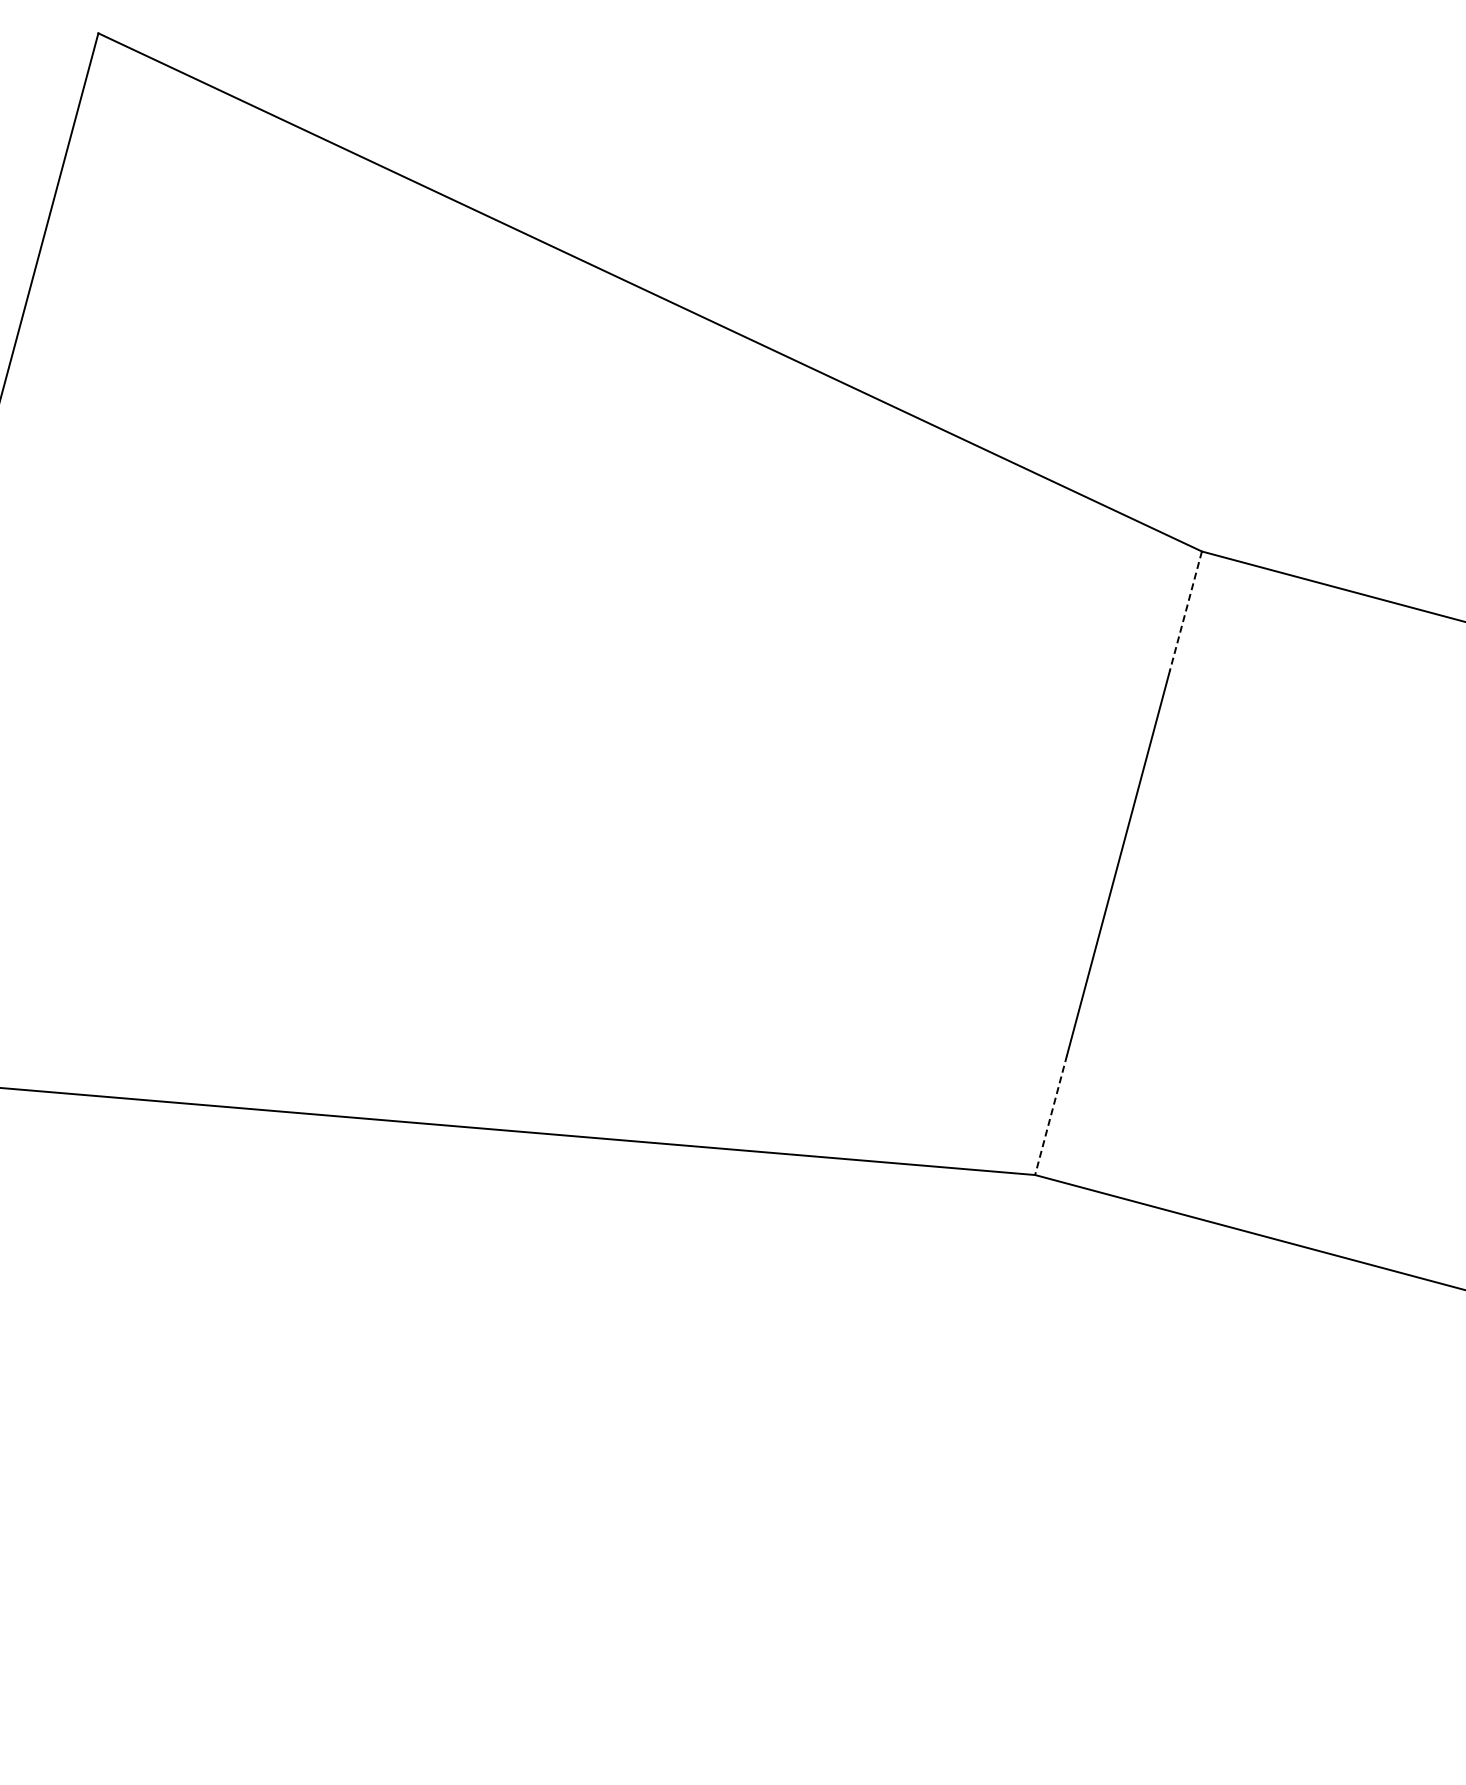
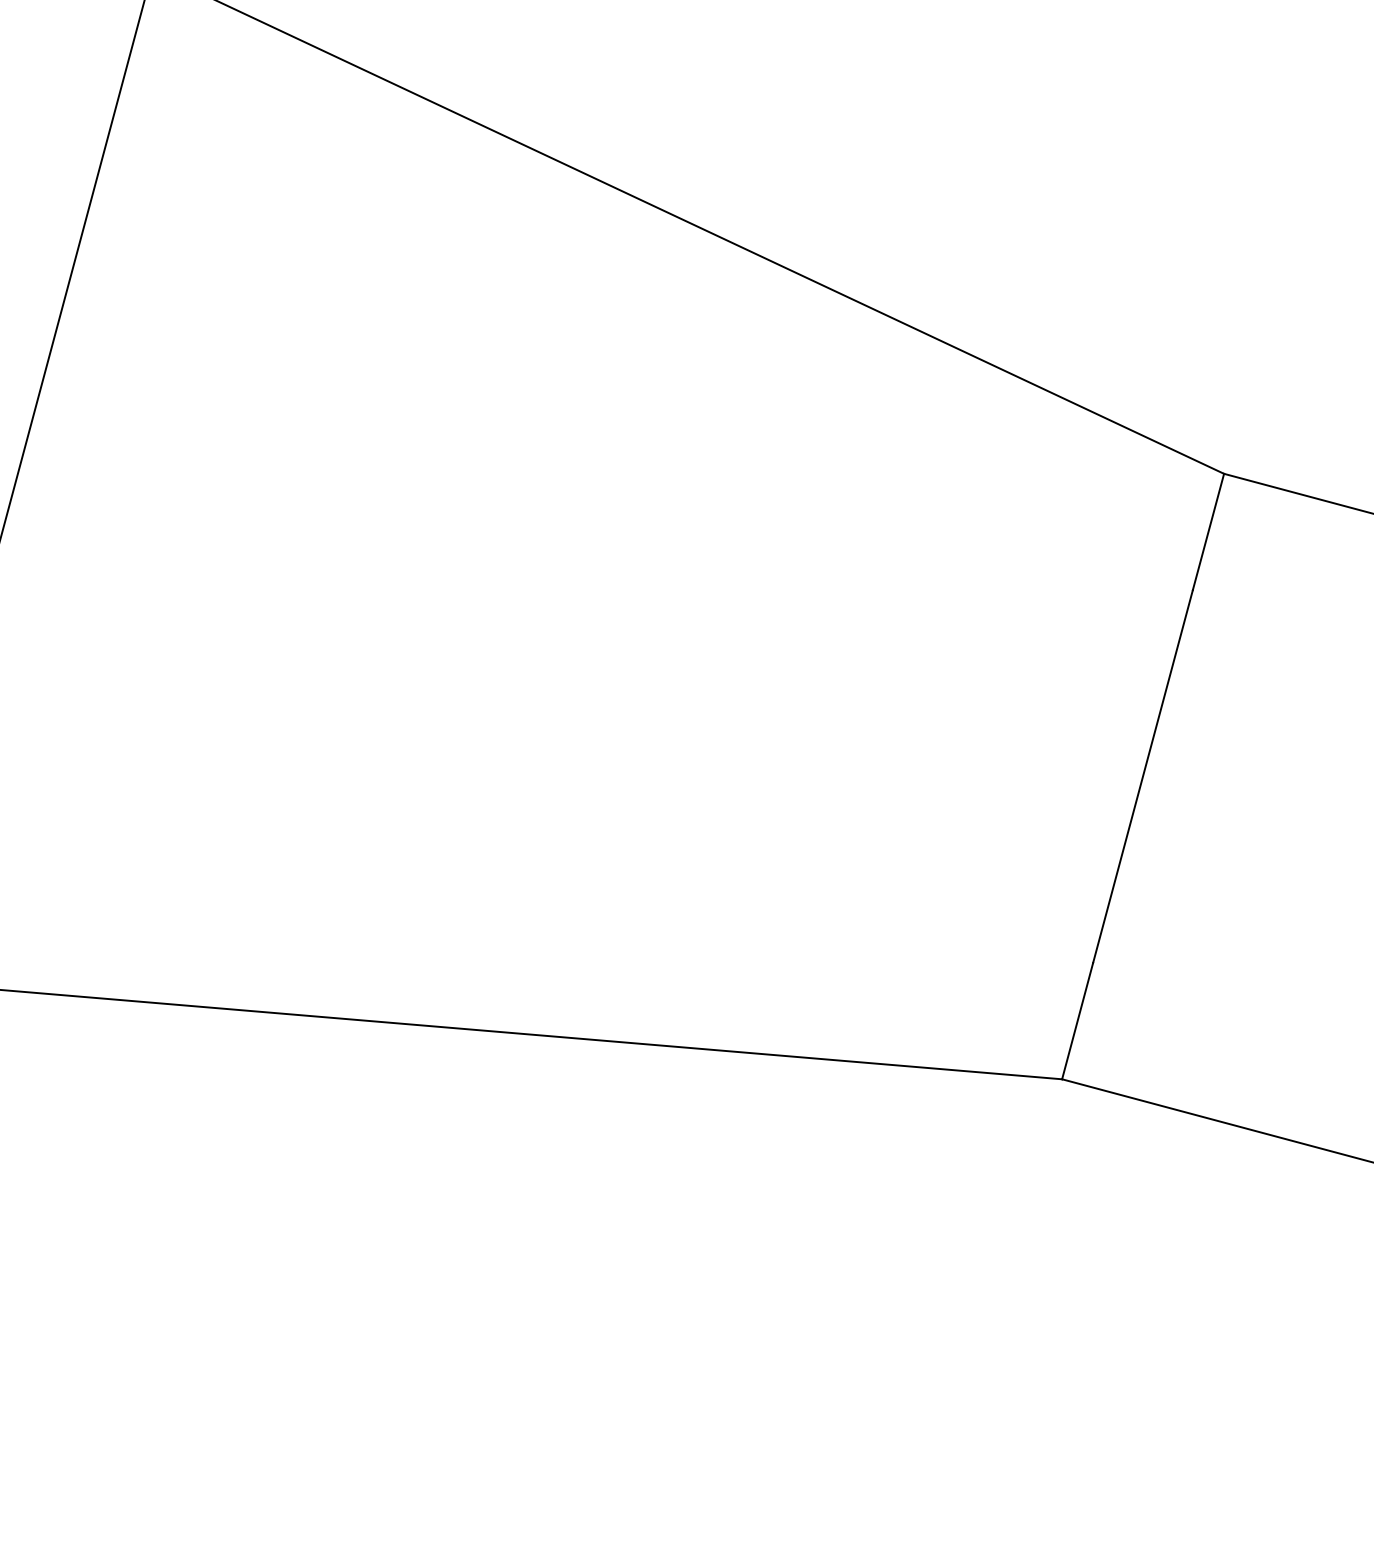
line: (1185, 611) -> (1208, 532), dashed -> solid
line: (1051, 1115) -> (1078, 1021), dashed -> solid

